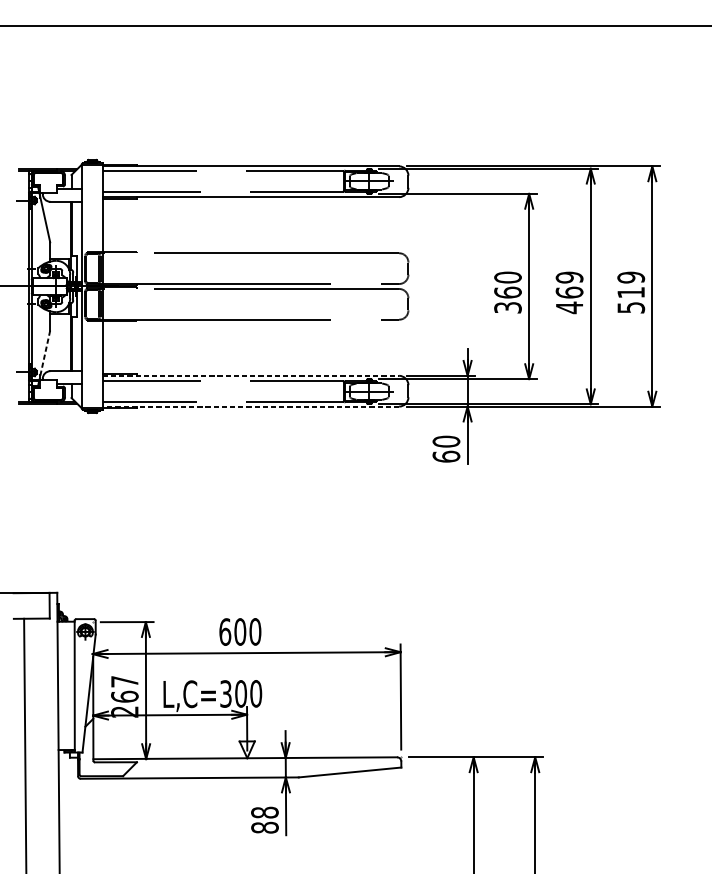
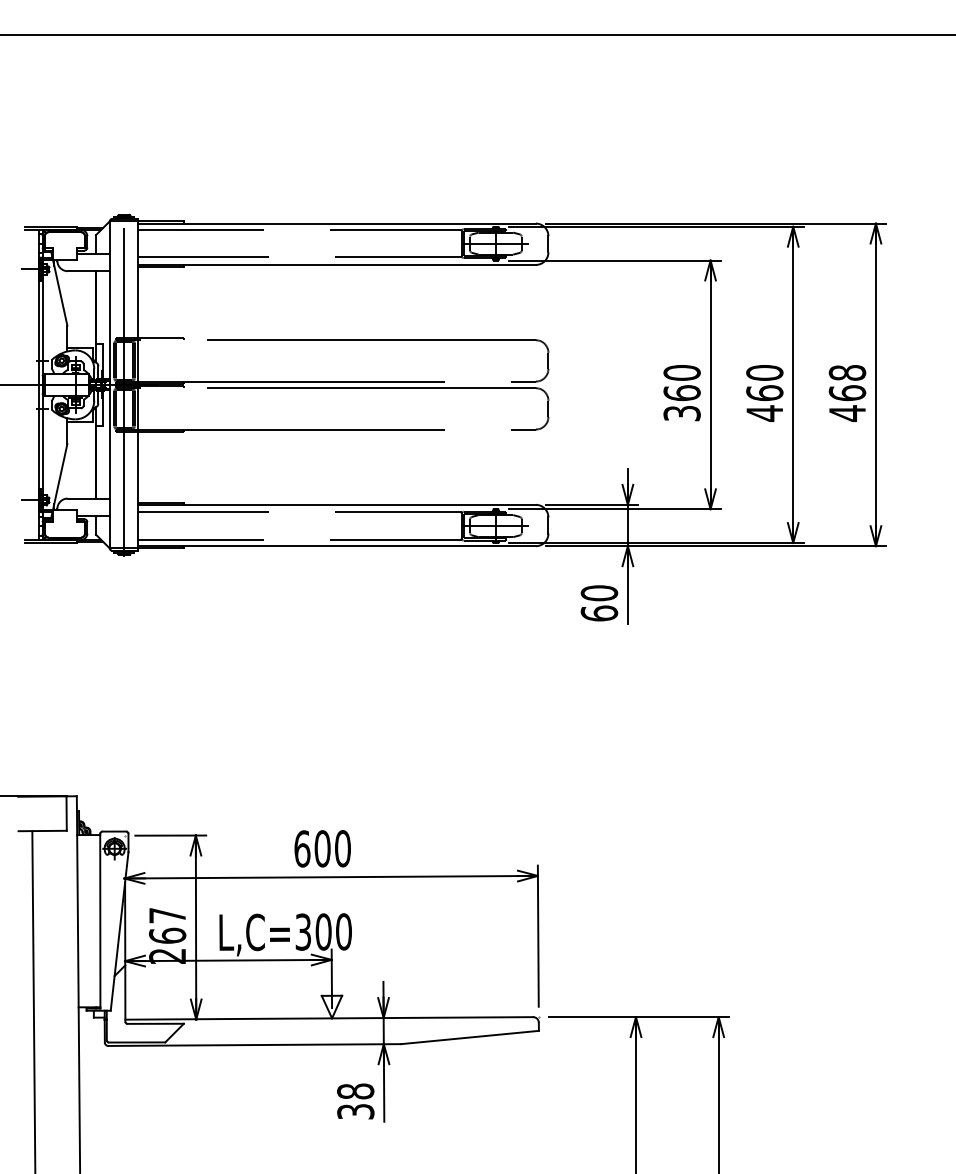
text: (569, 277) -> (764, 372), 469 -> 460
line: (92, 286) -> (124, 385), added
text: (631, 292) -> (847, 393), 519 -> 468
line: (45, 355) -> (60, 477), dashed -> solid
line: (250, 375) -> (336, 504), dashed -> solid
line: (250, 406) -> (336, 546), dashed -> solid
text: (264, 827) -> (355, 1111), 88 -> 38

